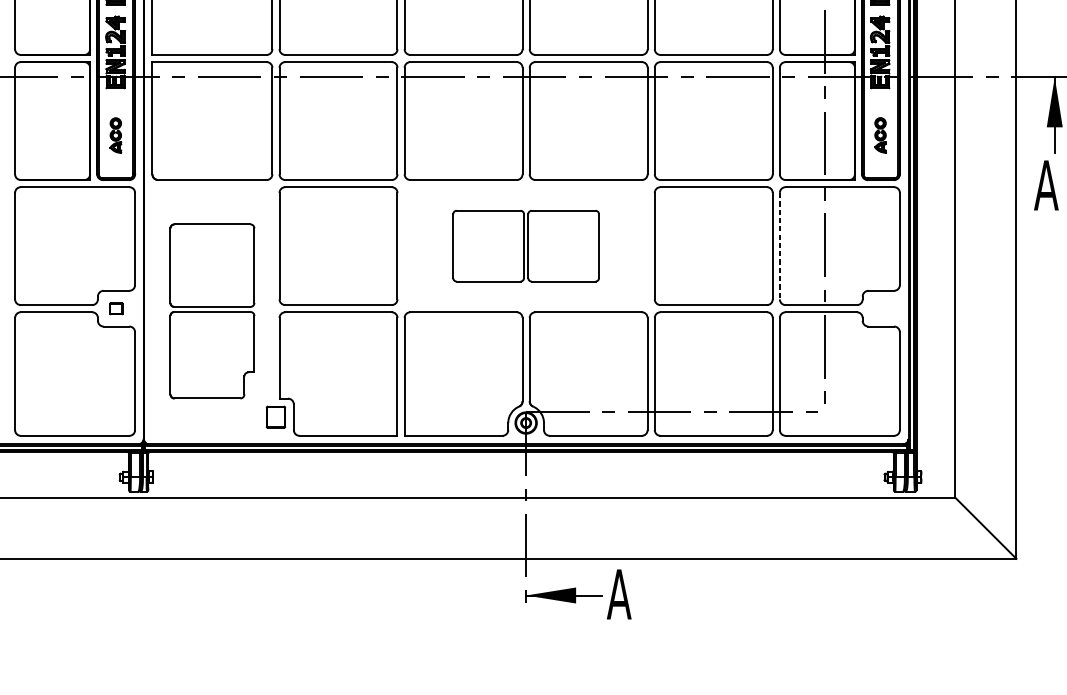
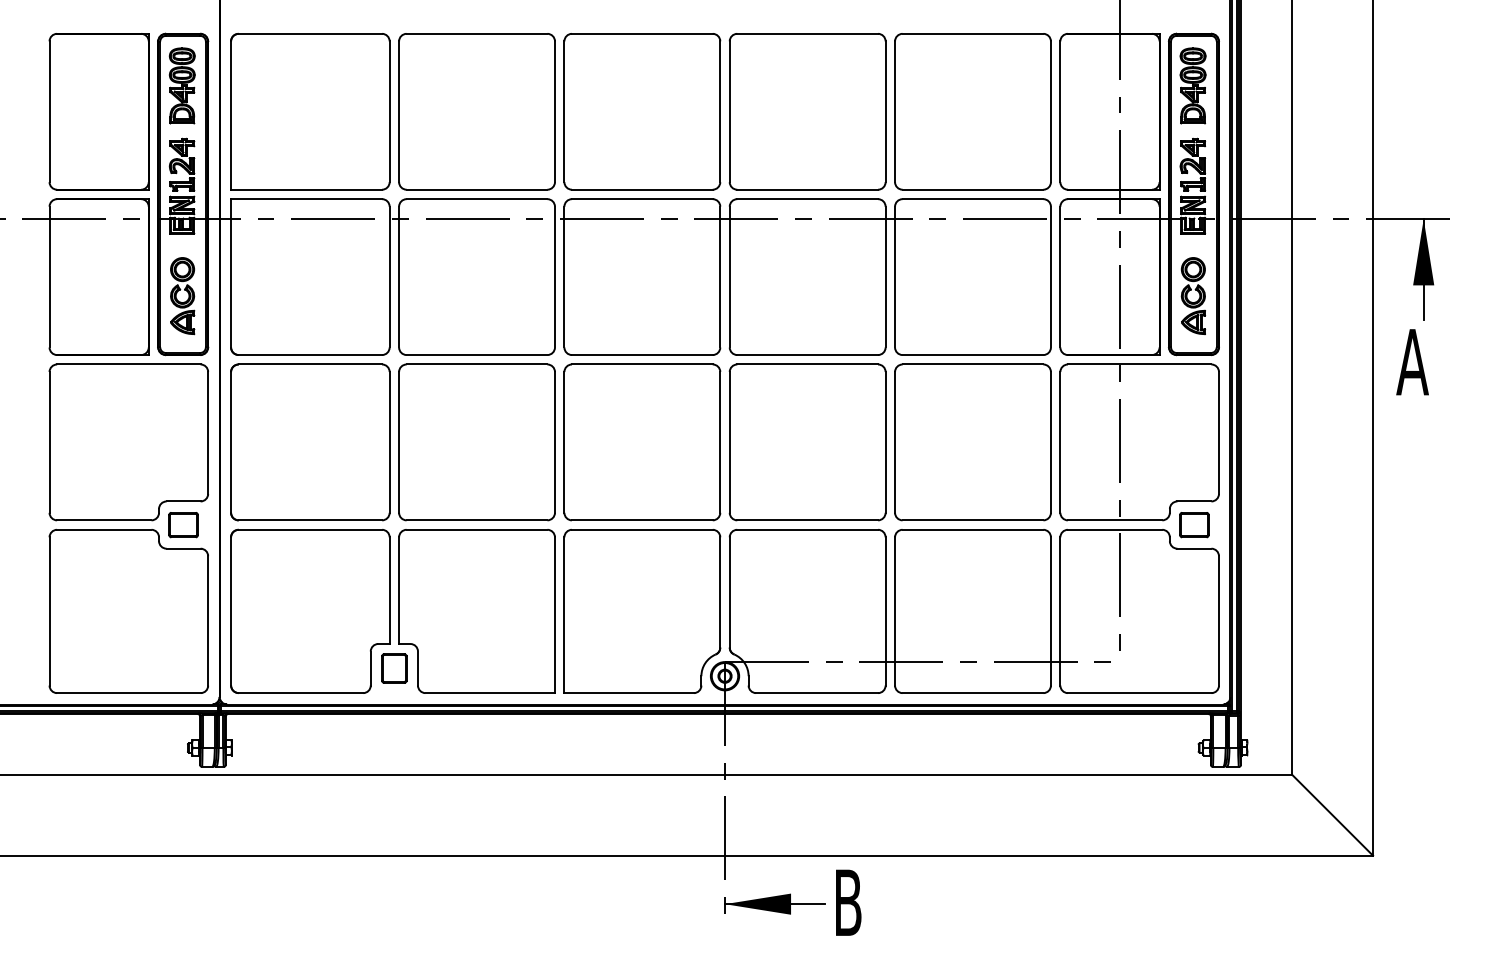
part: (880, 134) -> (1193, 295), size x1.67
part: (115, 135) -> (182, 296), size x1.67
part: (525, 246) -> (724, 442), size x1.67
line: (779, 246) -> (1060, 442), dashed -> solid
part: (116, 309) -> (183, 525), size x1.67
part: (881, 309) -> (1194, 525), added
part: (212, 311) -> (310, 528), size x1.43
text: (618, 594) -> (847, 902), A -> B

